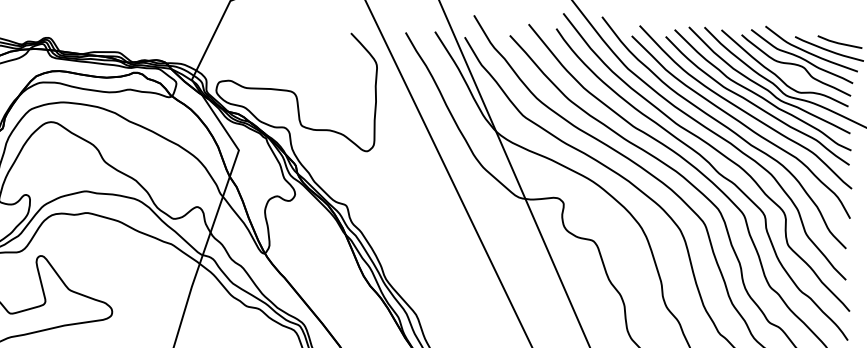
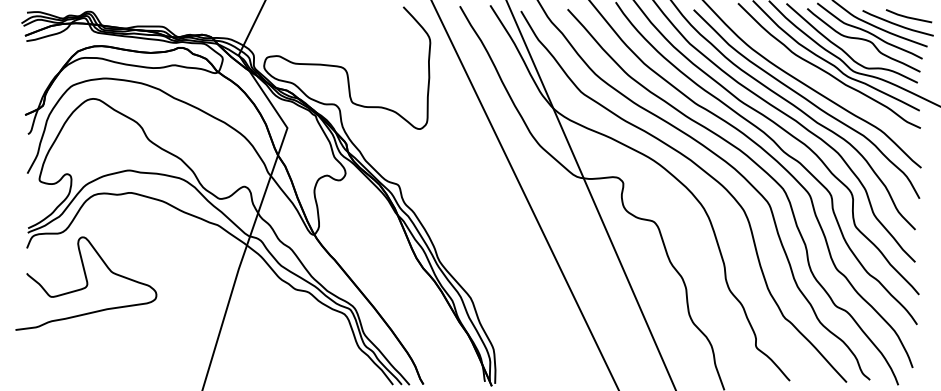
curve: (754, 103) -> (820, 79), removed

